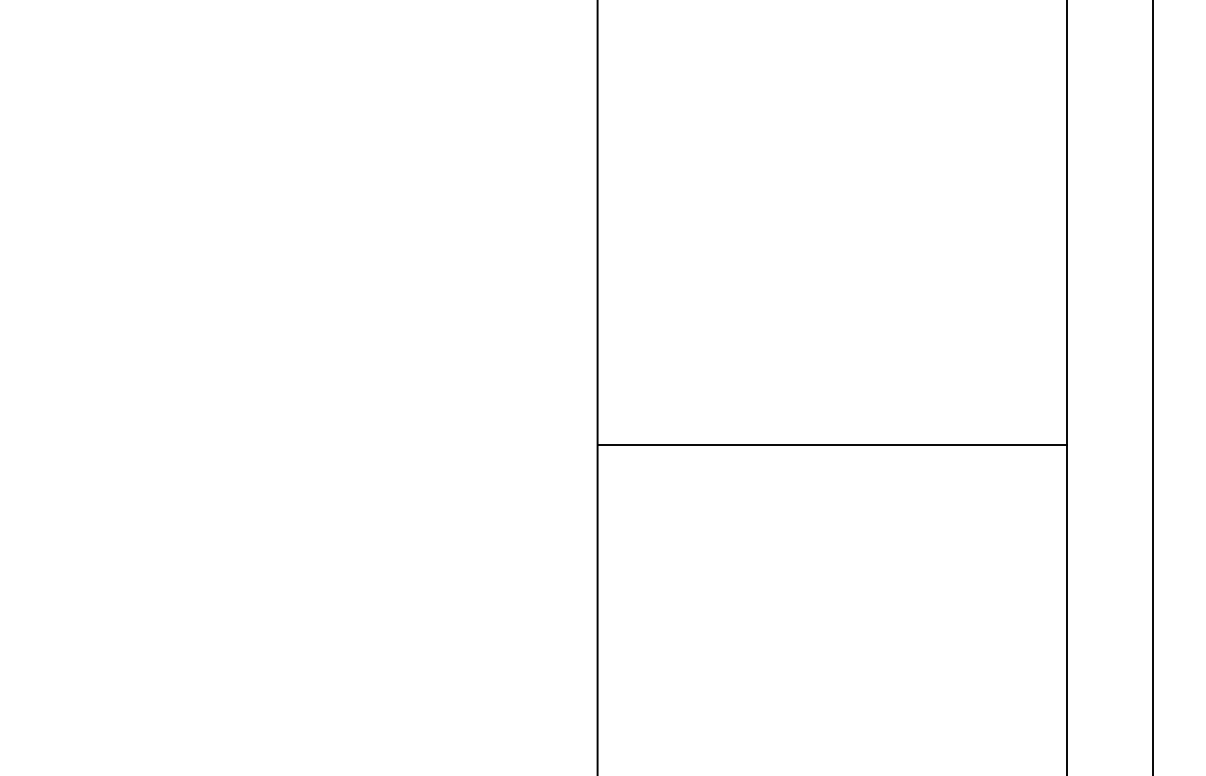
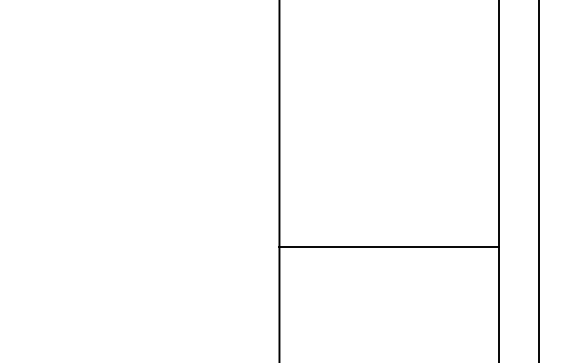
line: (830, 445) -> (388, 247), moved

